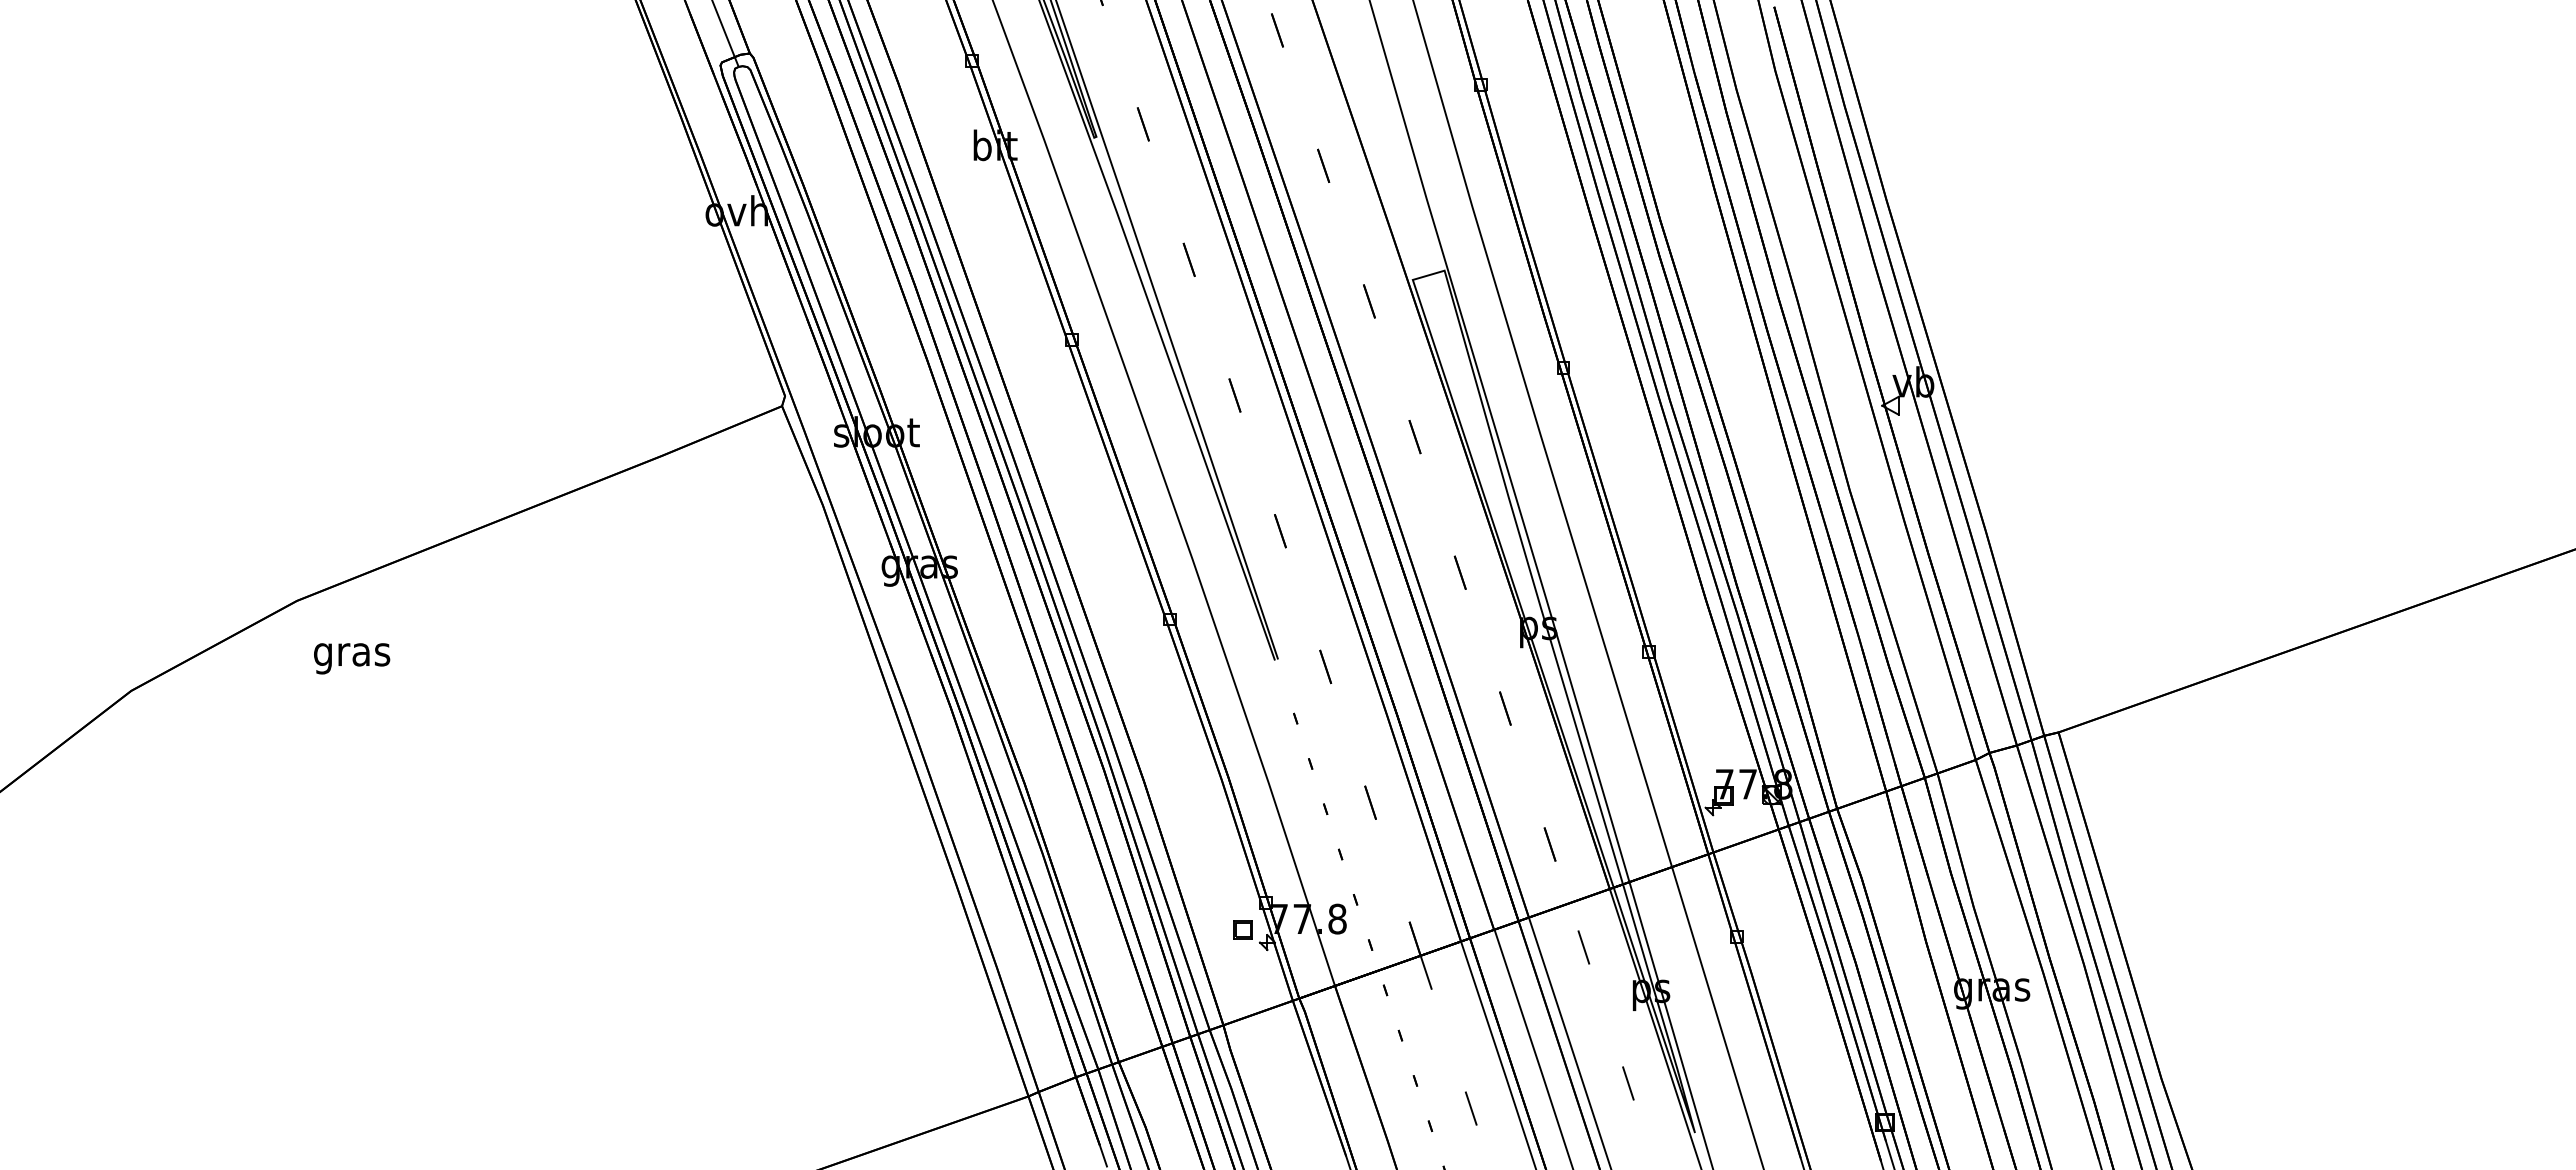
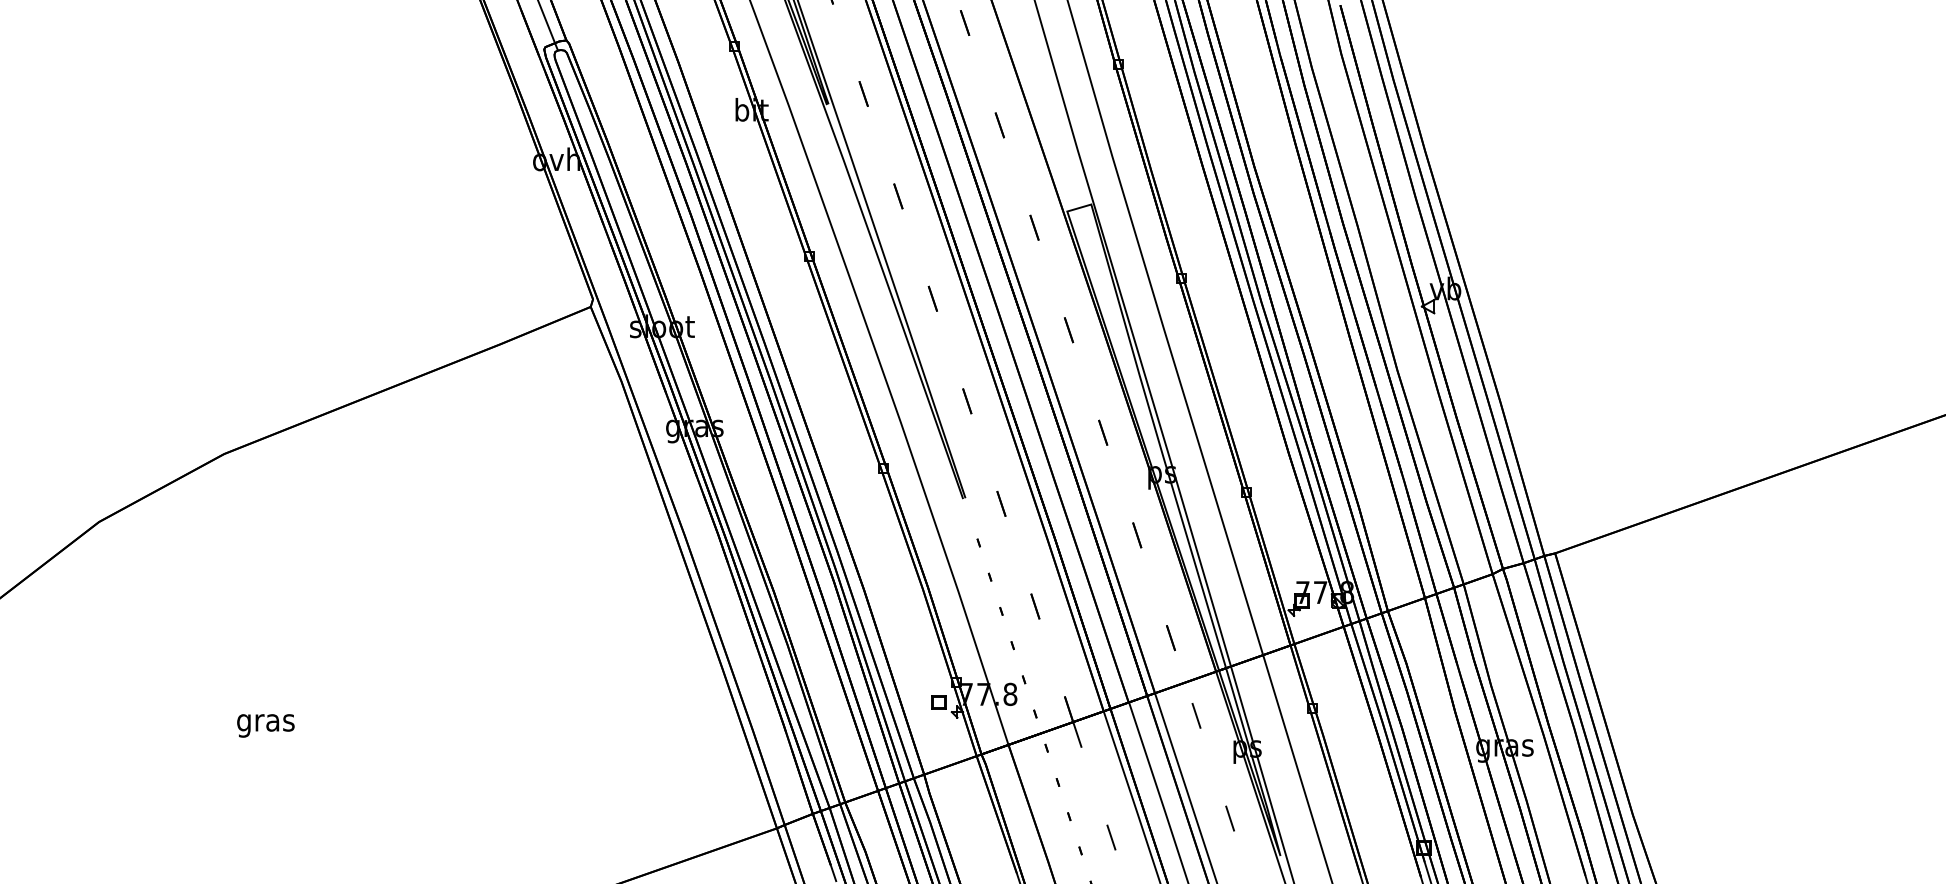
text: (352, 658) -> (266, 725), moved

